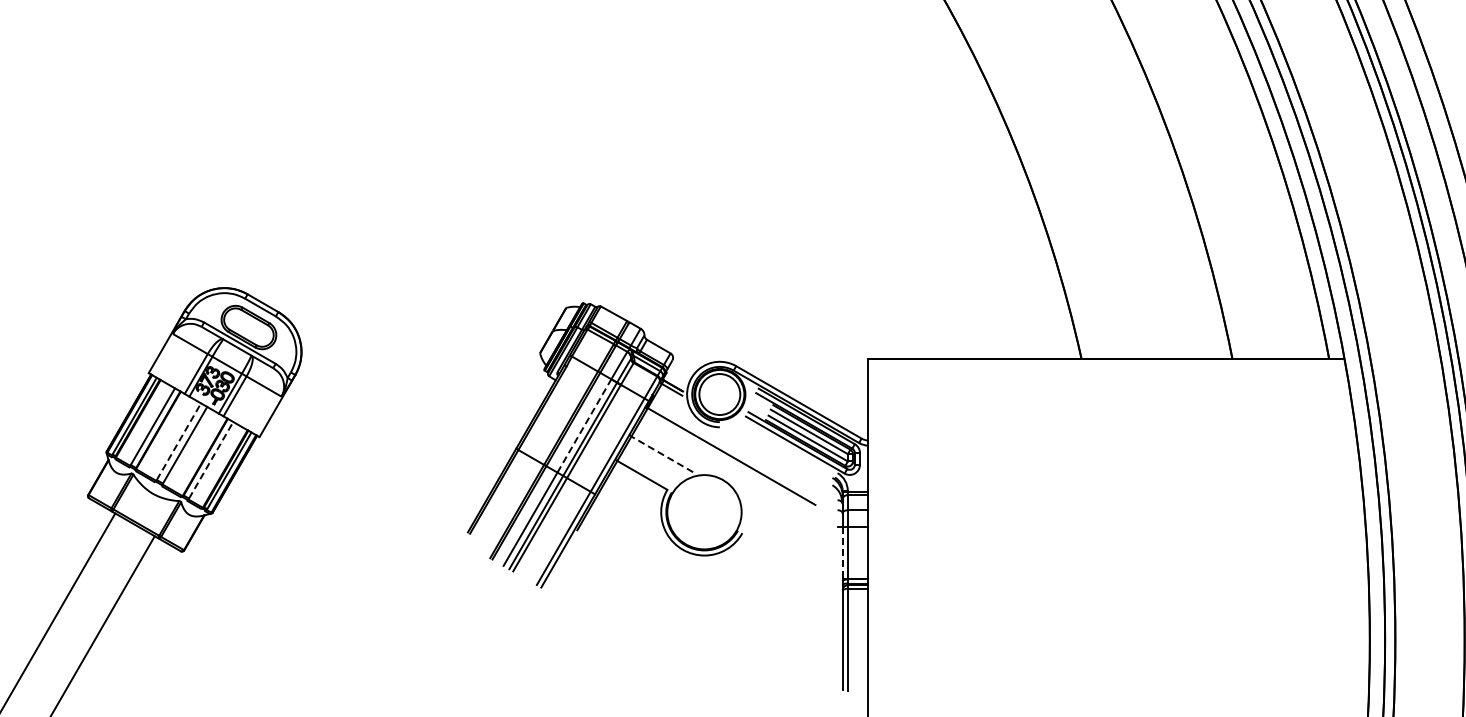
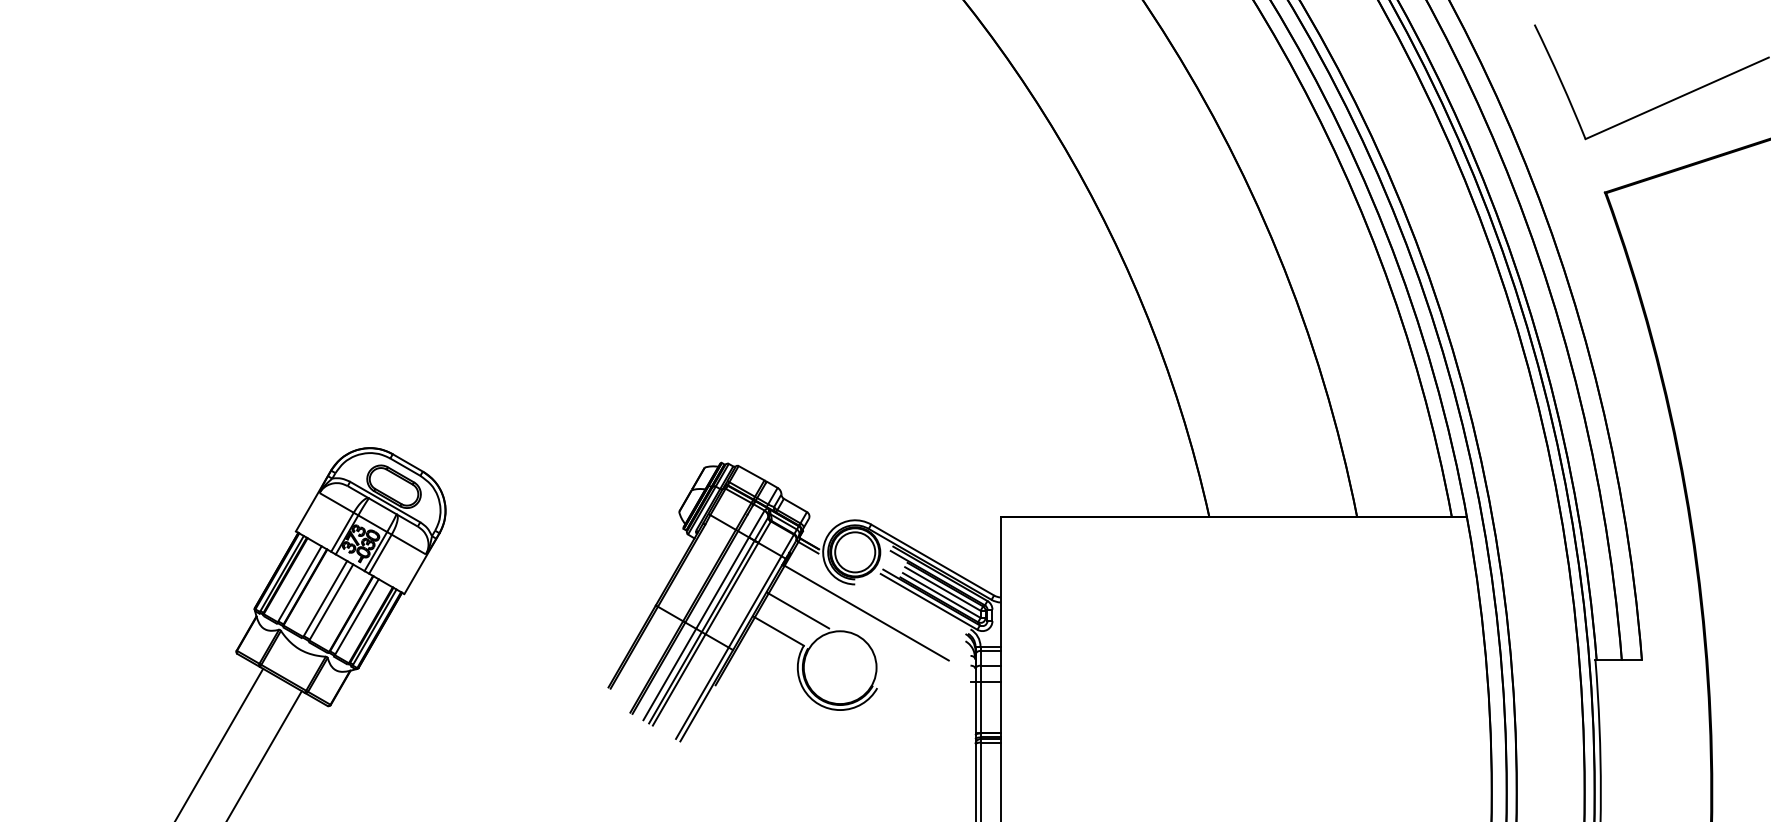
line: (584, 426) -> (722, 583), dashed -> solid
line: (178, 441) -> (325, 598), dashed -> solid
line: (661, 453) -> (798, 610), dashed -> solid
line: (211, 460) -> (357, 616), dashed -> solid
line: (842, 551) -> (975, 706), dashed -> solid

